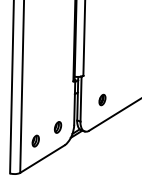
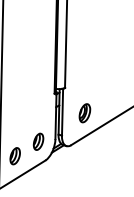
part: (102, 99) -> (84, 112), size x1.67
part: (57, 127) -> (38, 141), size x1.43
part: (35, 140) -> (15, 155), size x1.43

